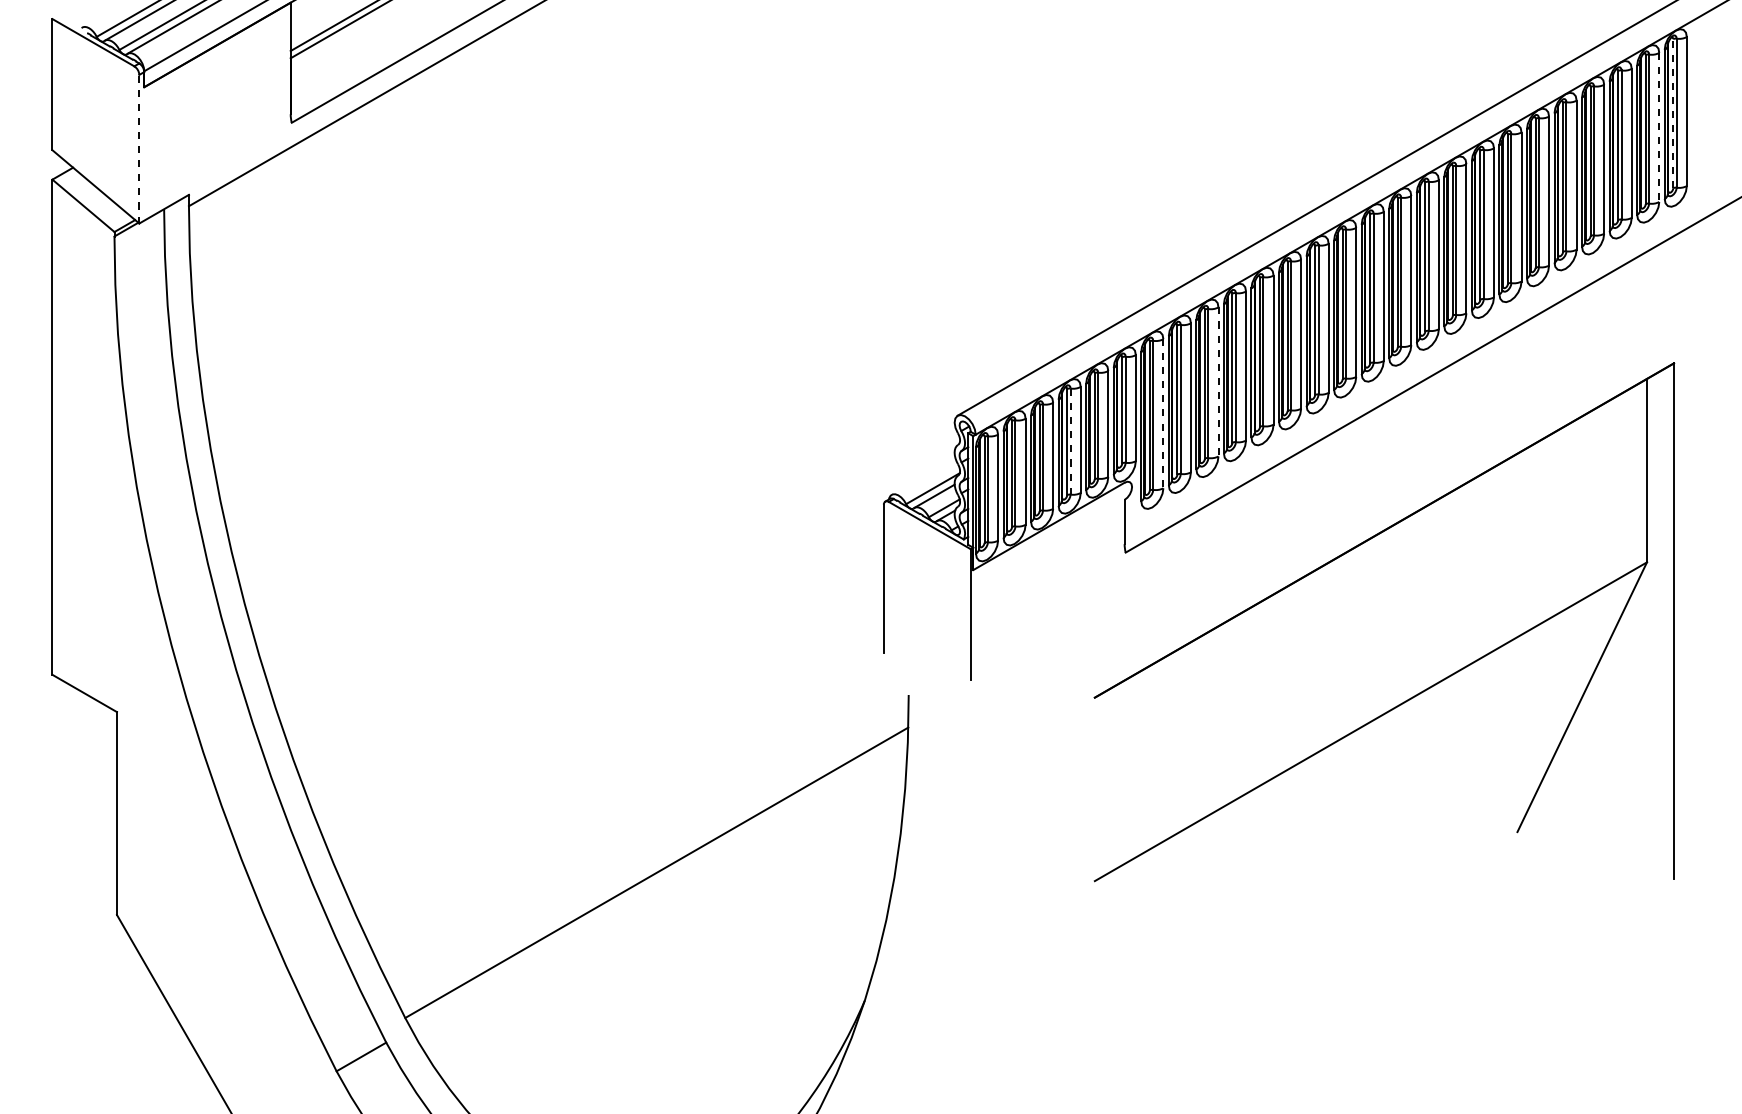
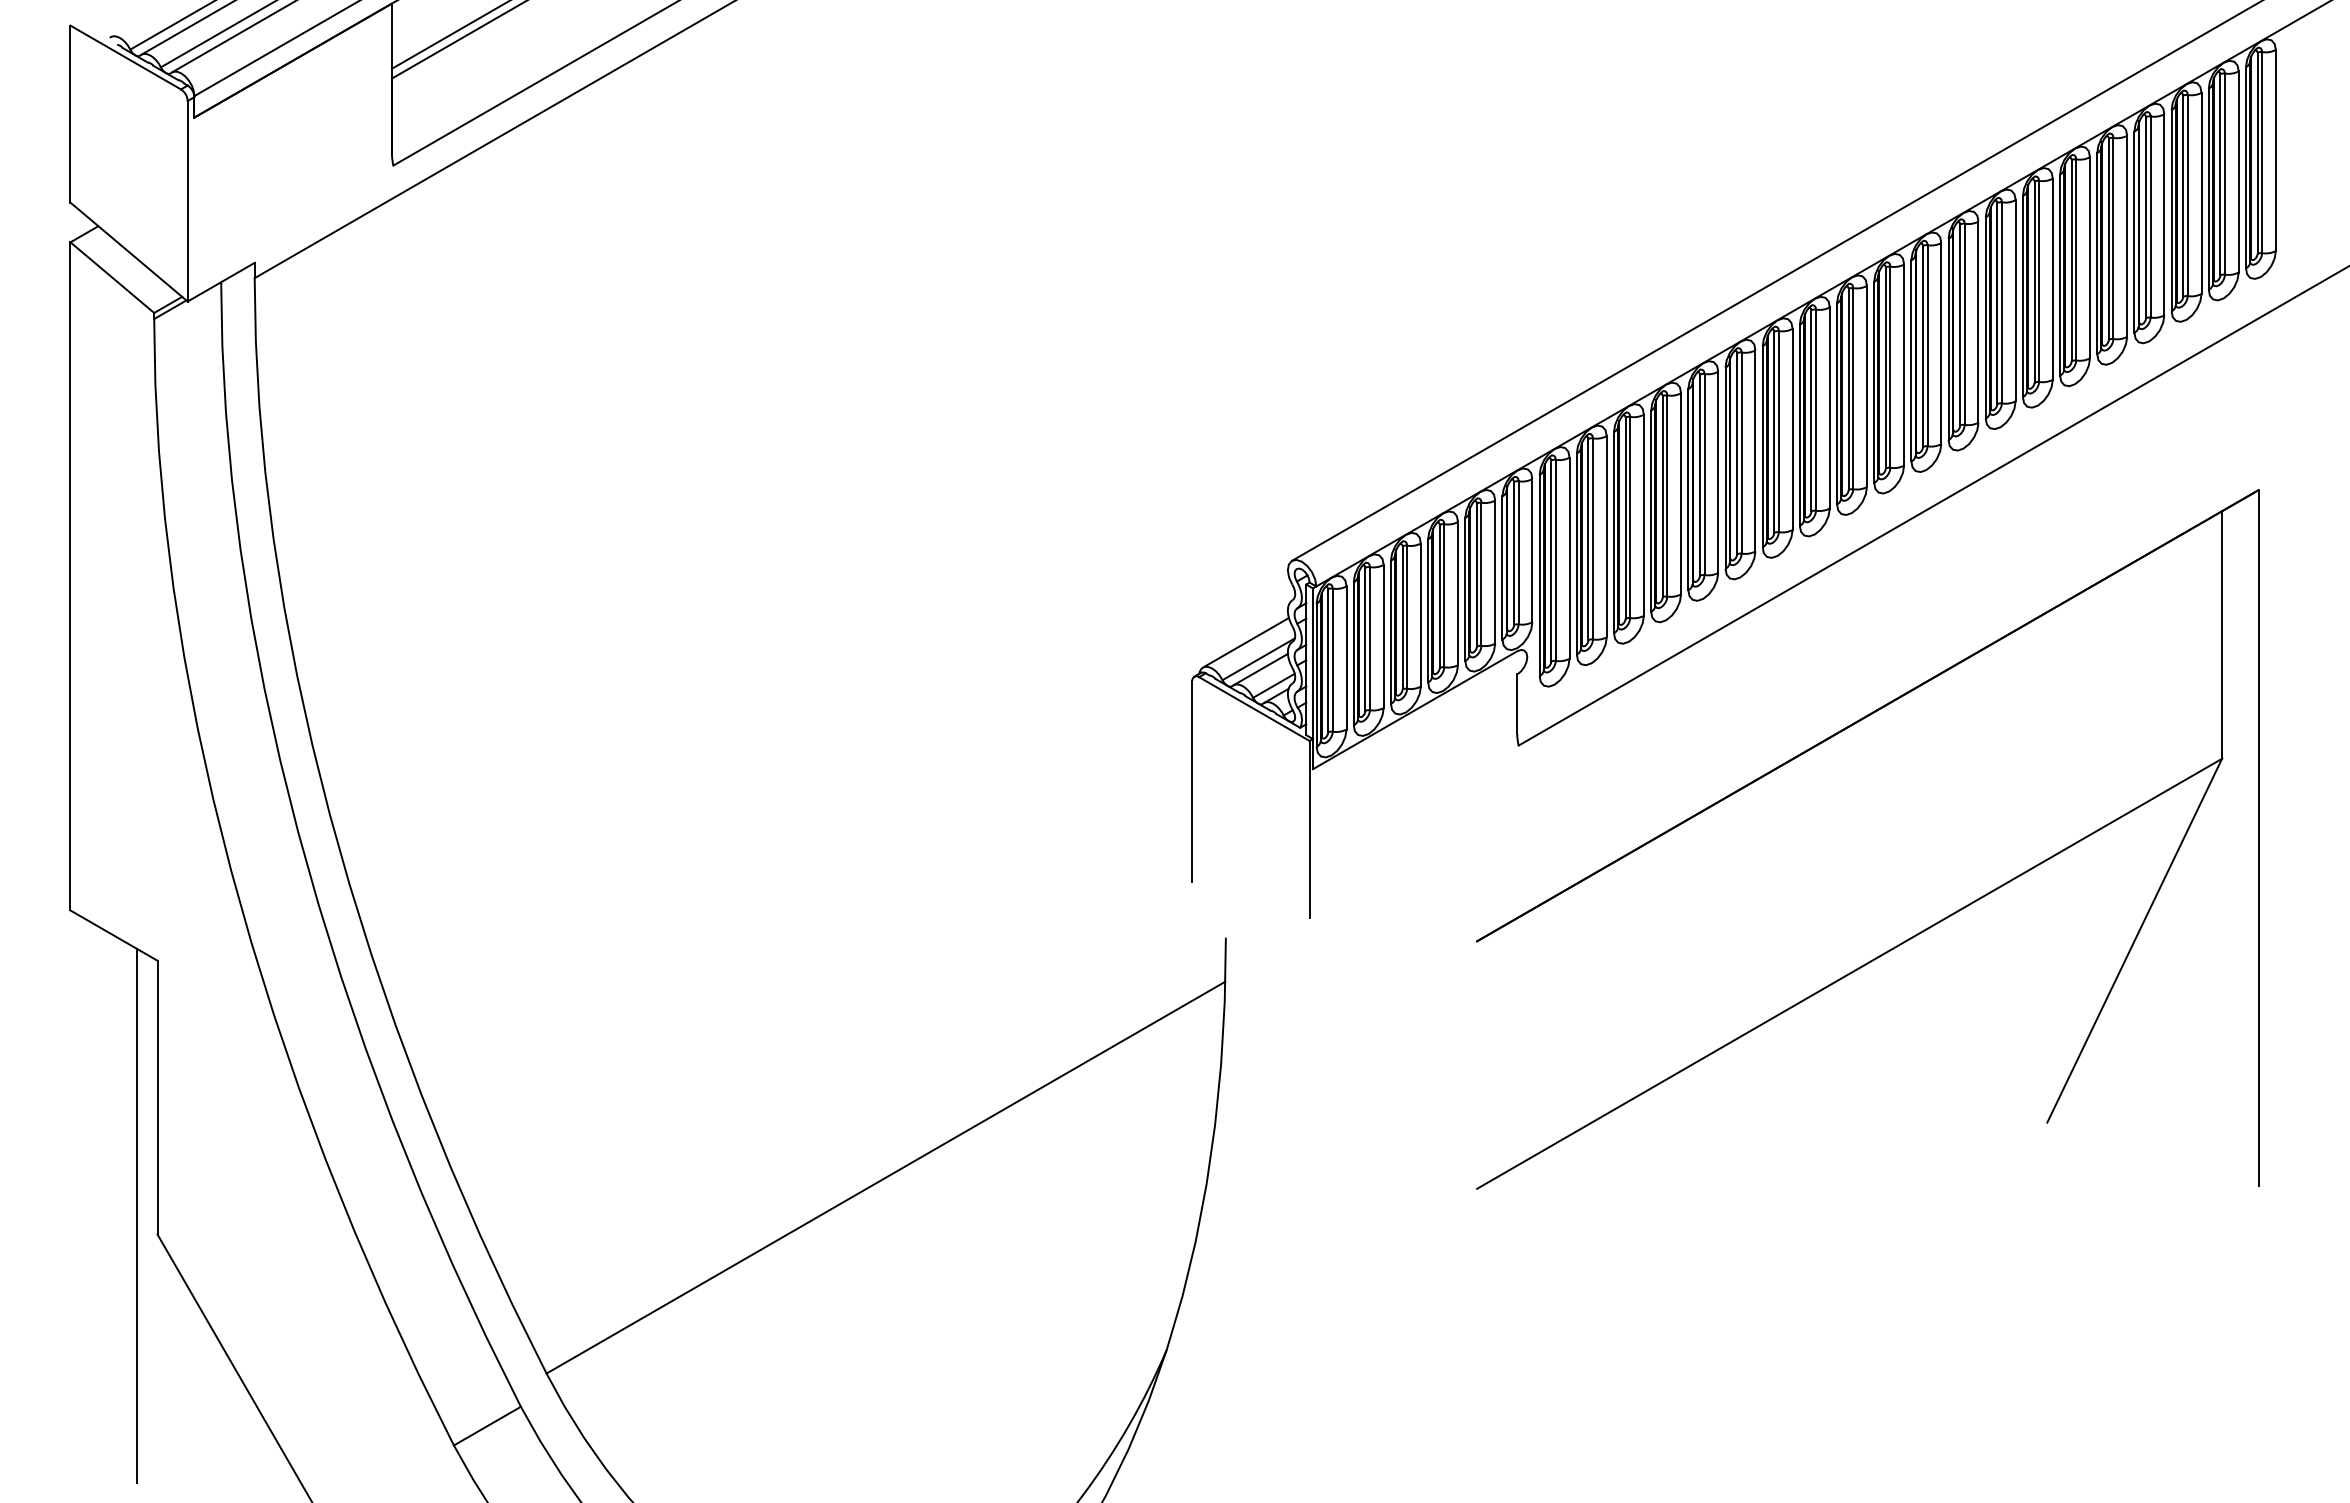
line: (1673, 113) -> (2257, 153), dashed -> solid
line: (1659, 127) -> (2238, 171), dashed -> solid
line: (139, 148) -> (187, 200), dashed -> solid
line: (1218, 382) -> (1643, 515), dashed -> solid
line: (1163, 413) -> (1569, 558), dashed -> solid
line: (1070, 441) -> (1444, 595), dashed -> solid
line: (923, 476) -> (1245, 642), added
line: (102, 900) -> (137, 1215), added

